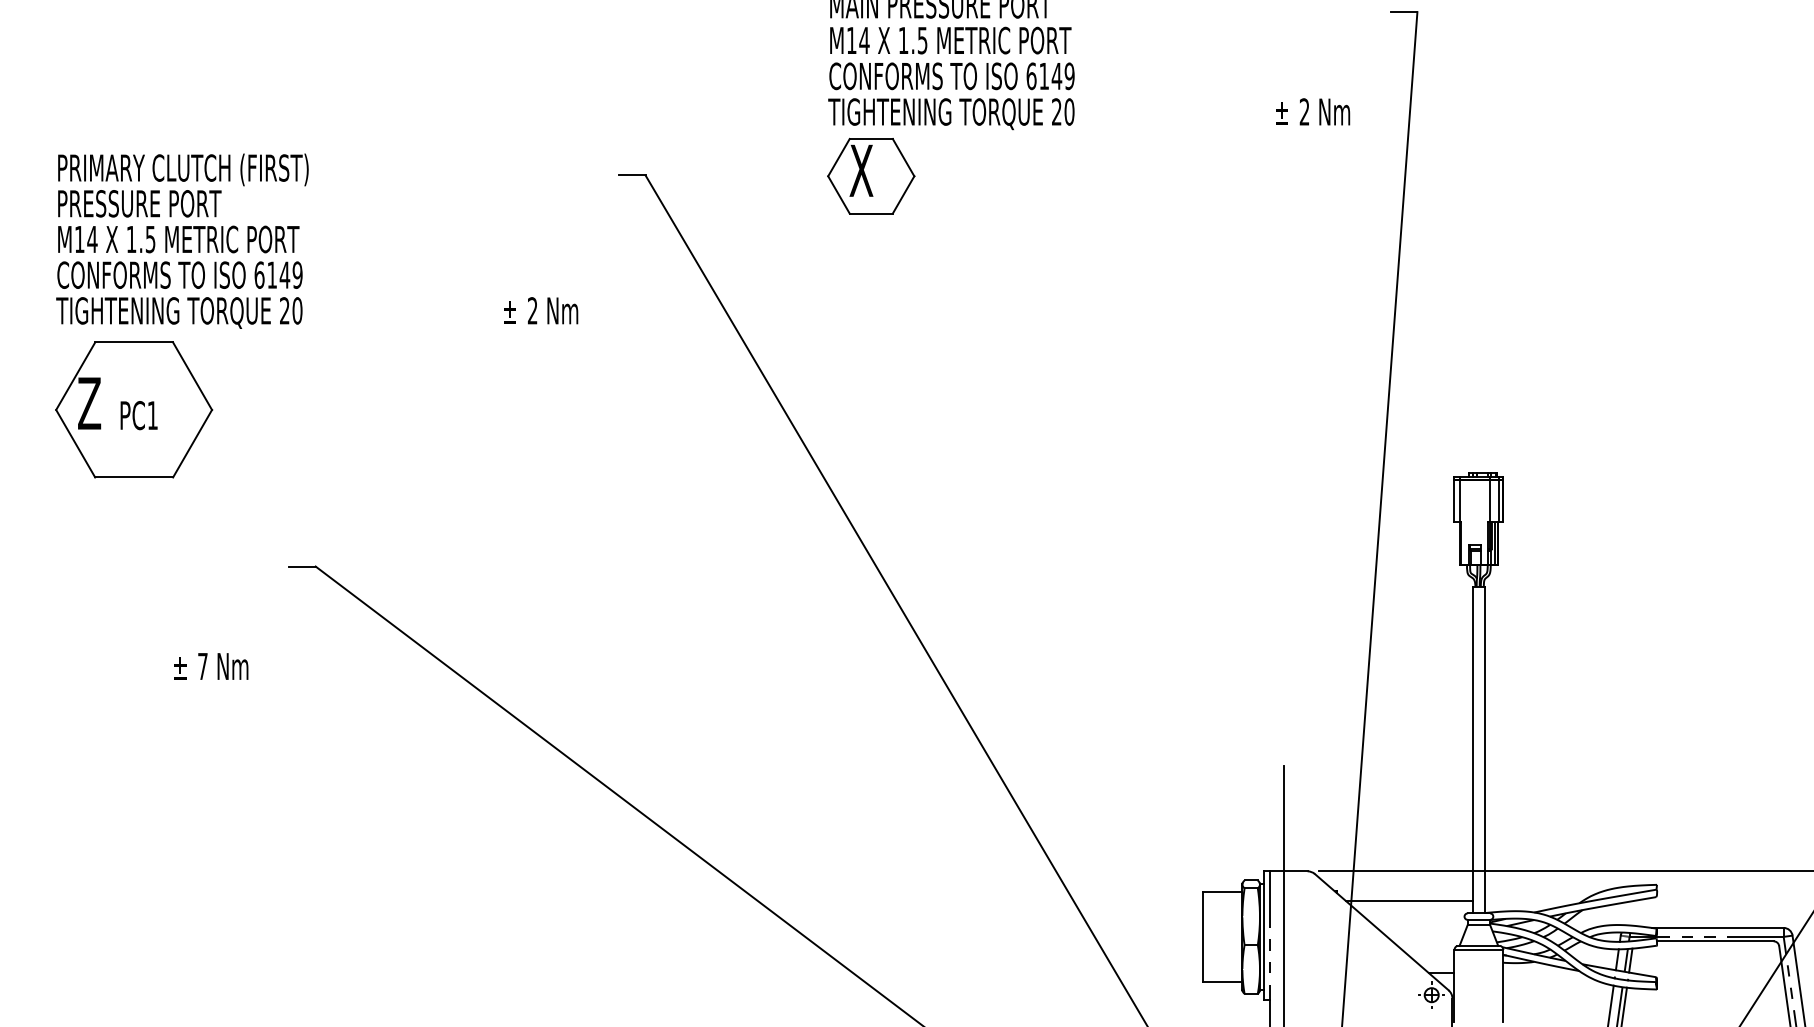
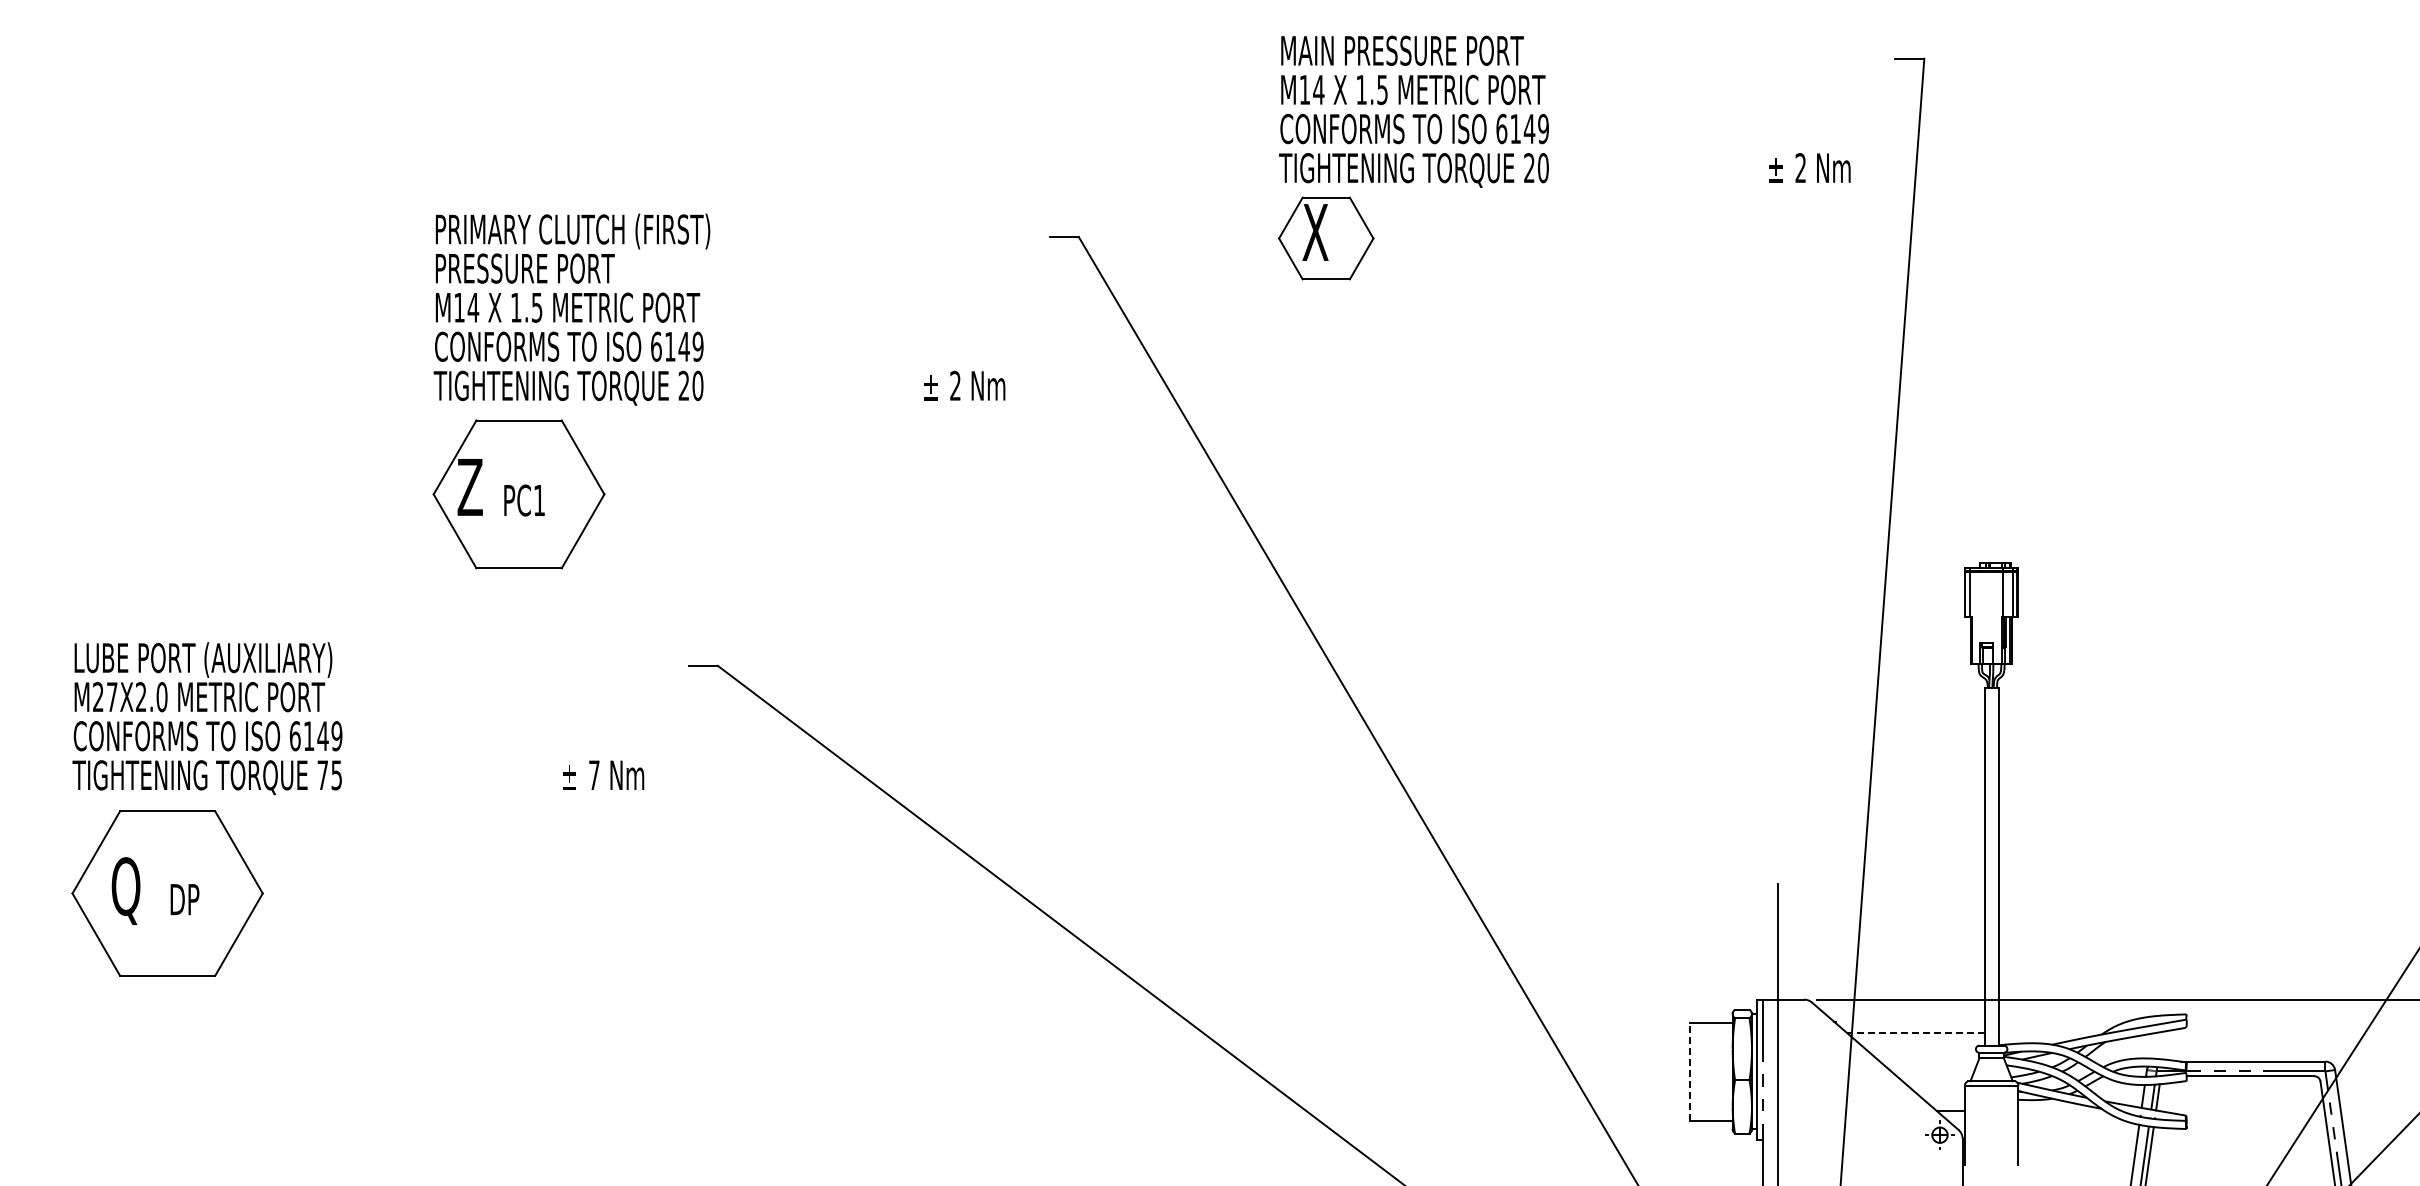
line: (1409, 901) -> (1915, 1032), solid -> dashed
line: (1202, 936) -> (1689, 1071), solid -> dashed

